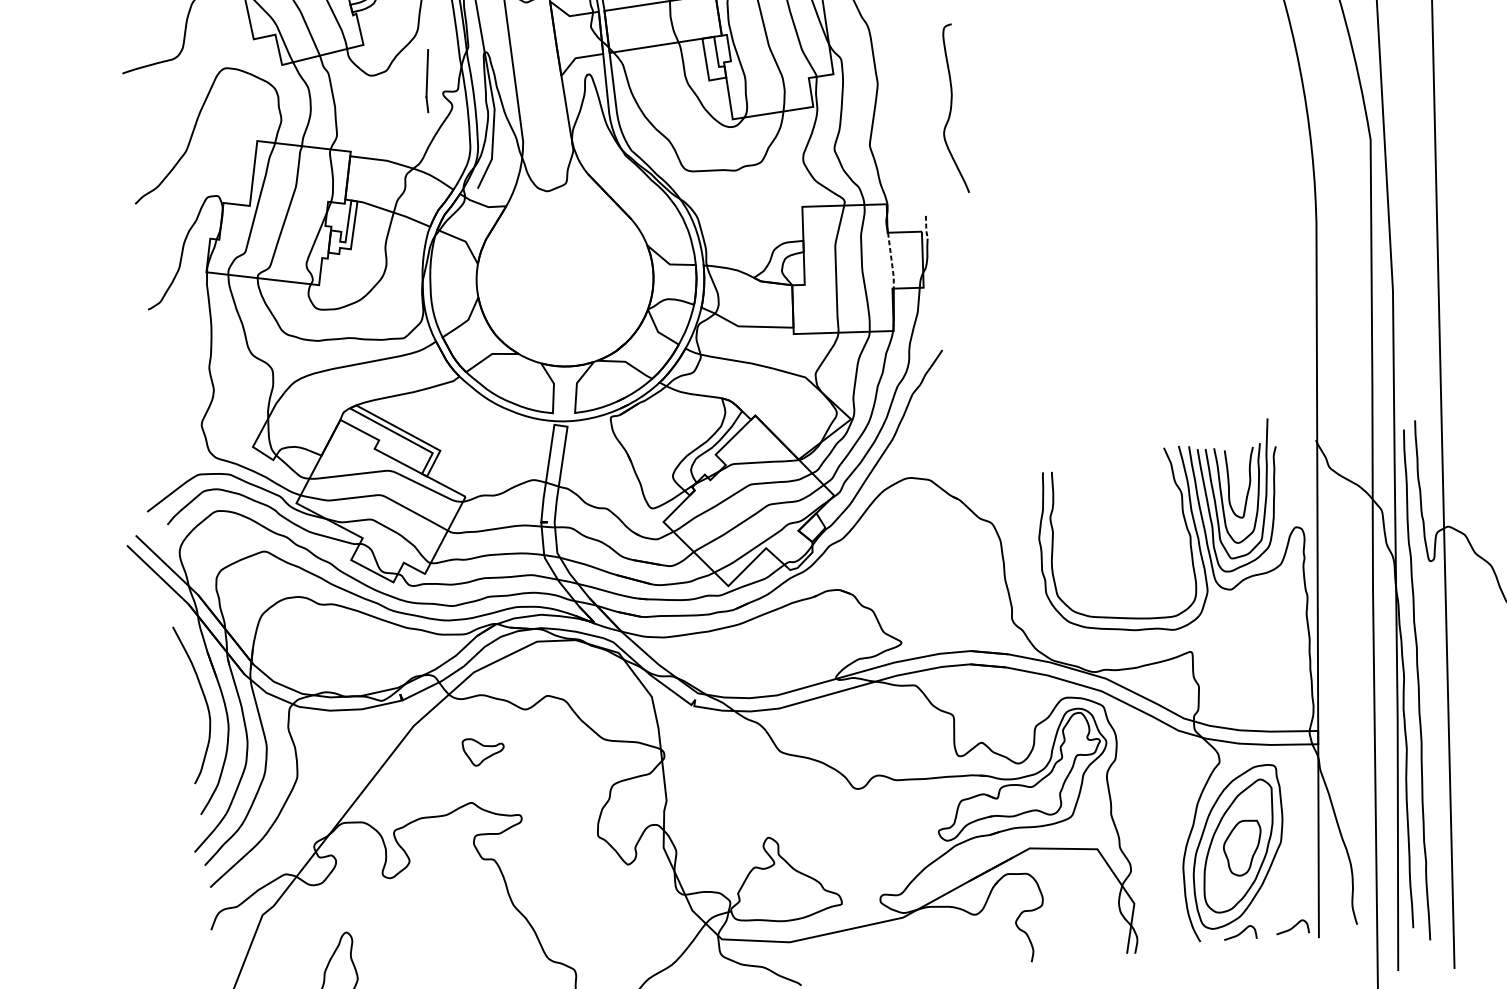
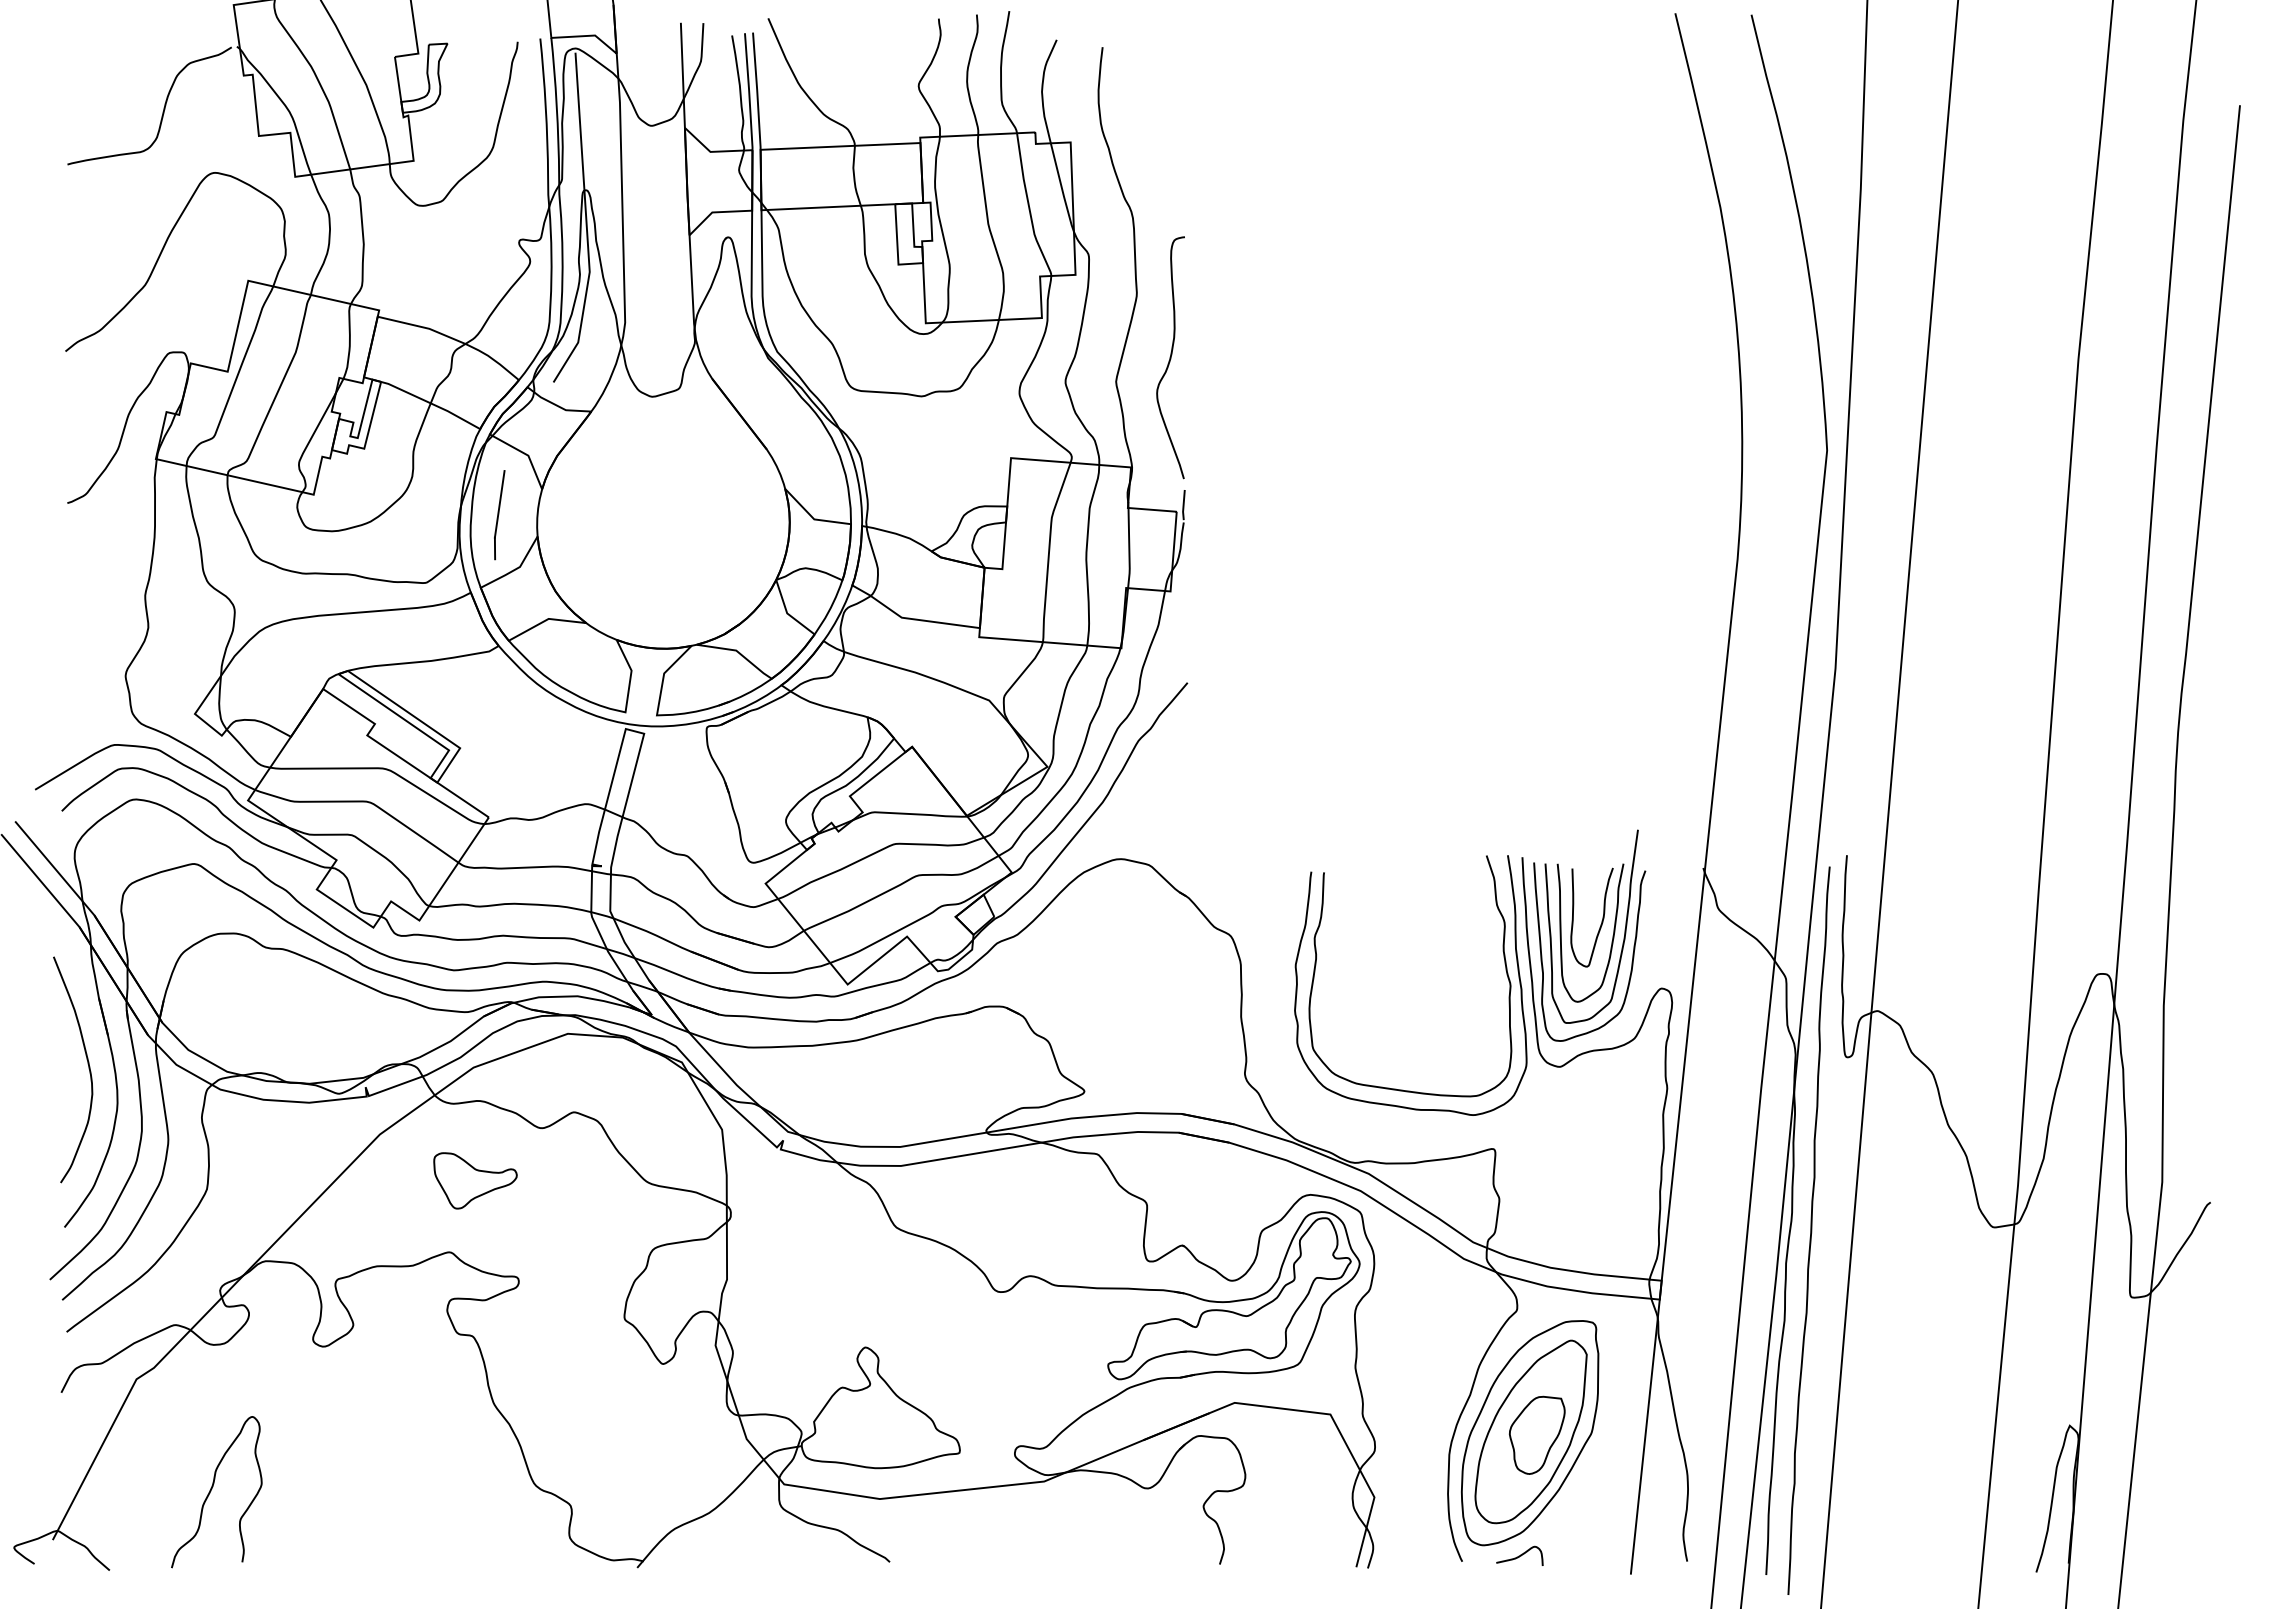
part: (427, 81) -> (499, 515), moved
curve: (950, 109) -> (1170, 357), moved
line: (926, 226) -> (1183, 505), dashed -> solid
line: (891, 261) -> (1129, 549), dashed -> solid
part: (483, 750) -> (475, 1180), size x1.43
curve: (1292, 927) -> (1594, 1555), removed

